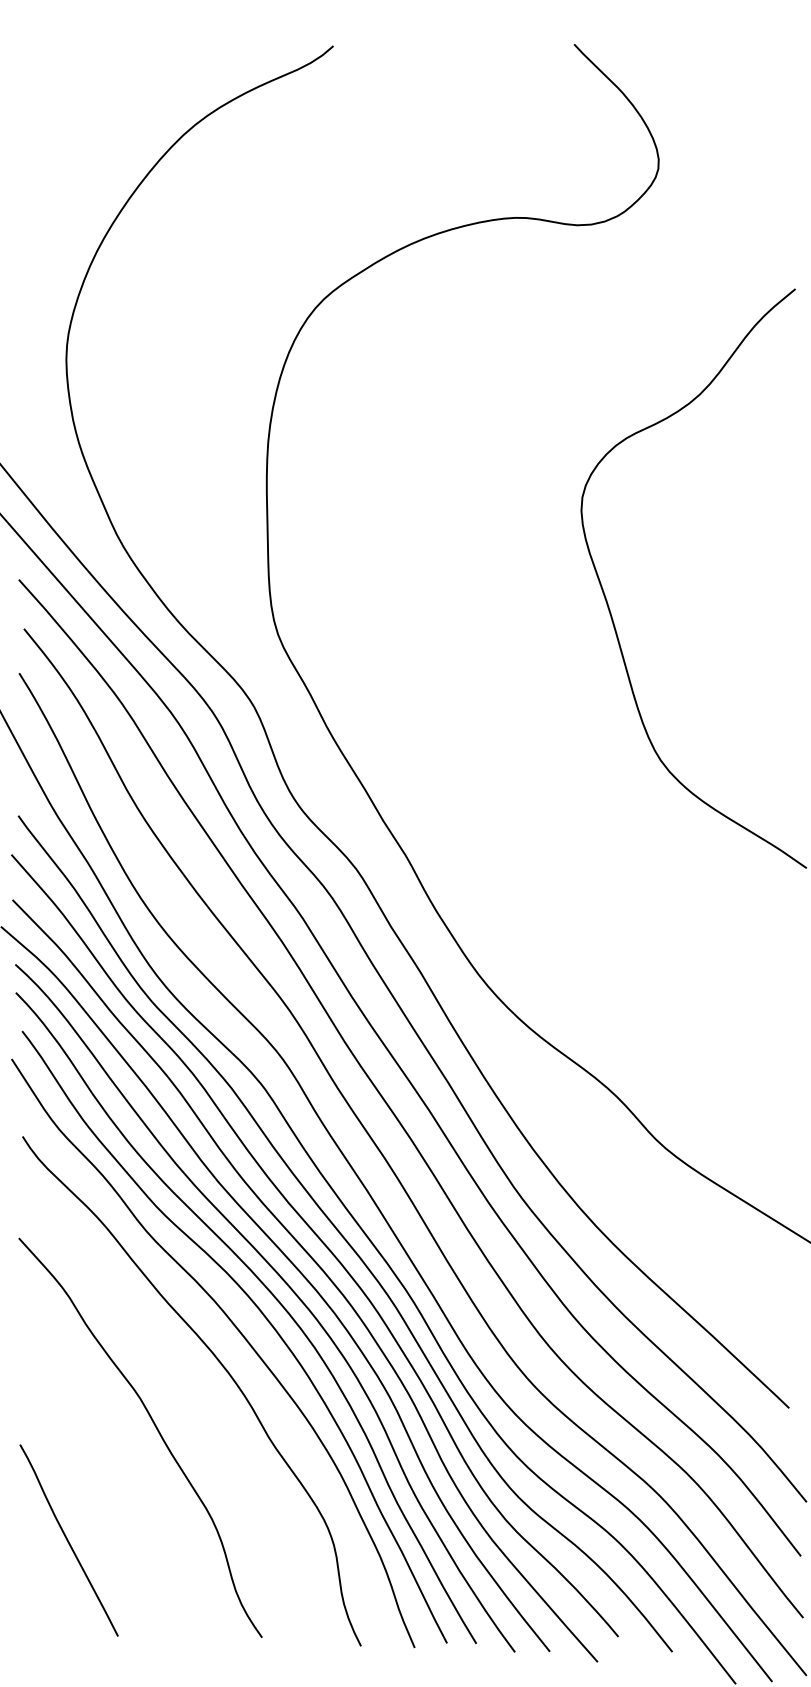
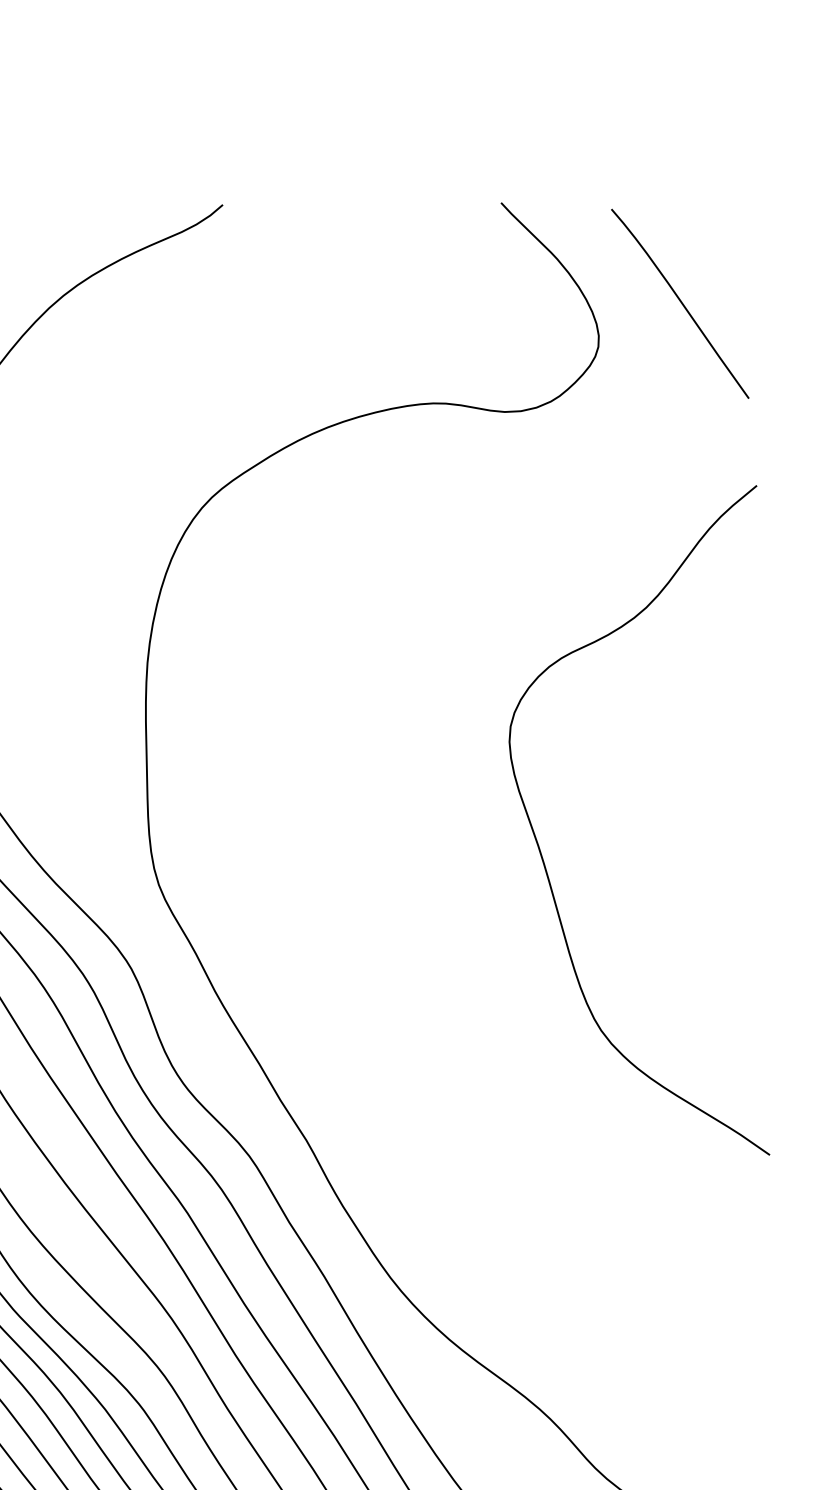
curve: (729, 131) -> (680, 303), added

